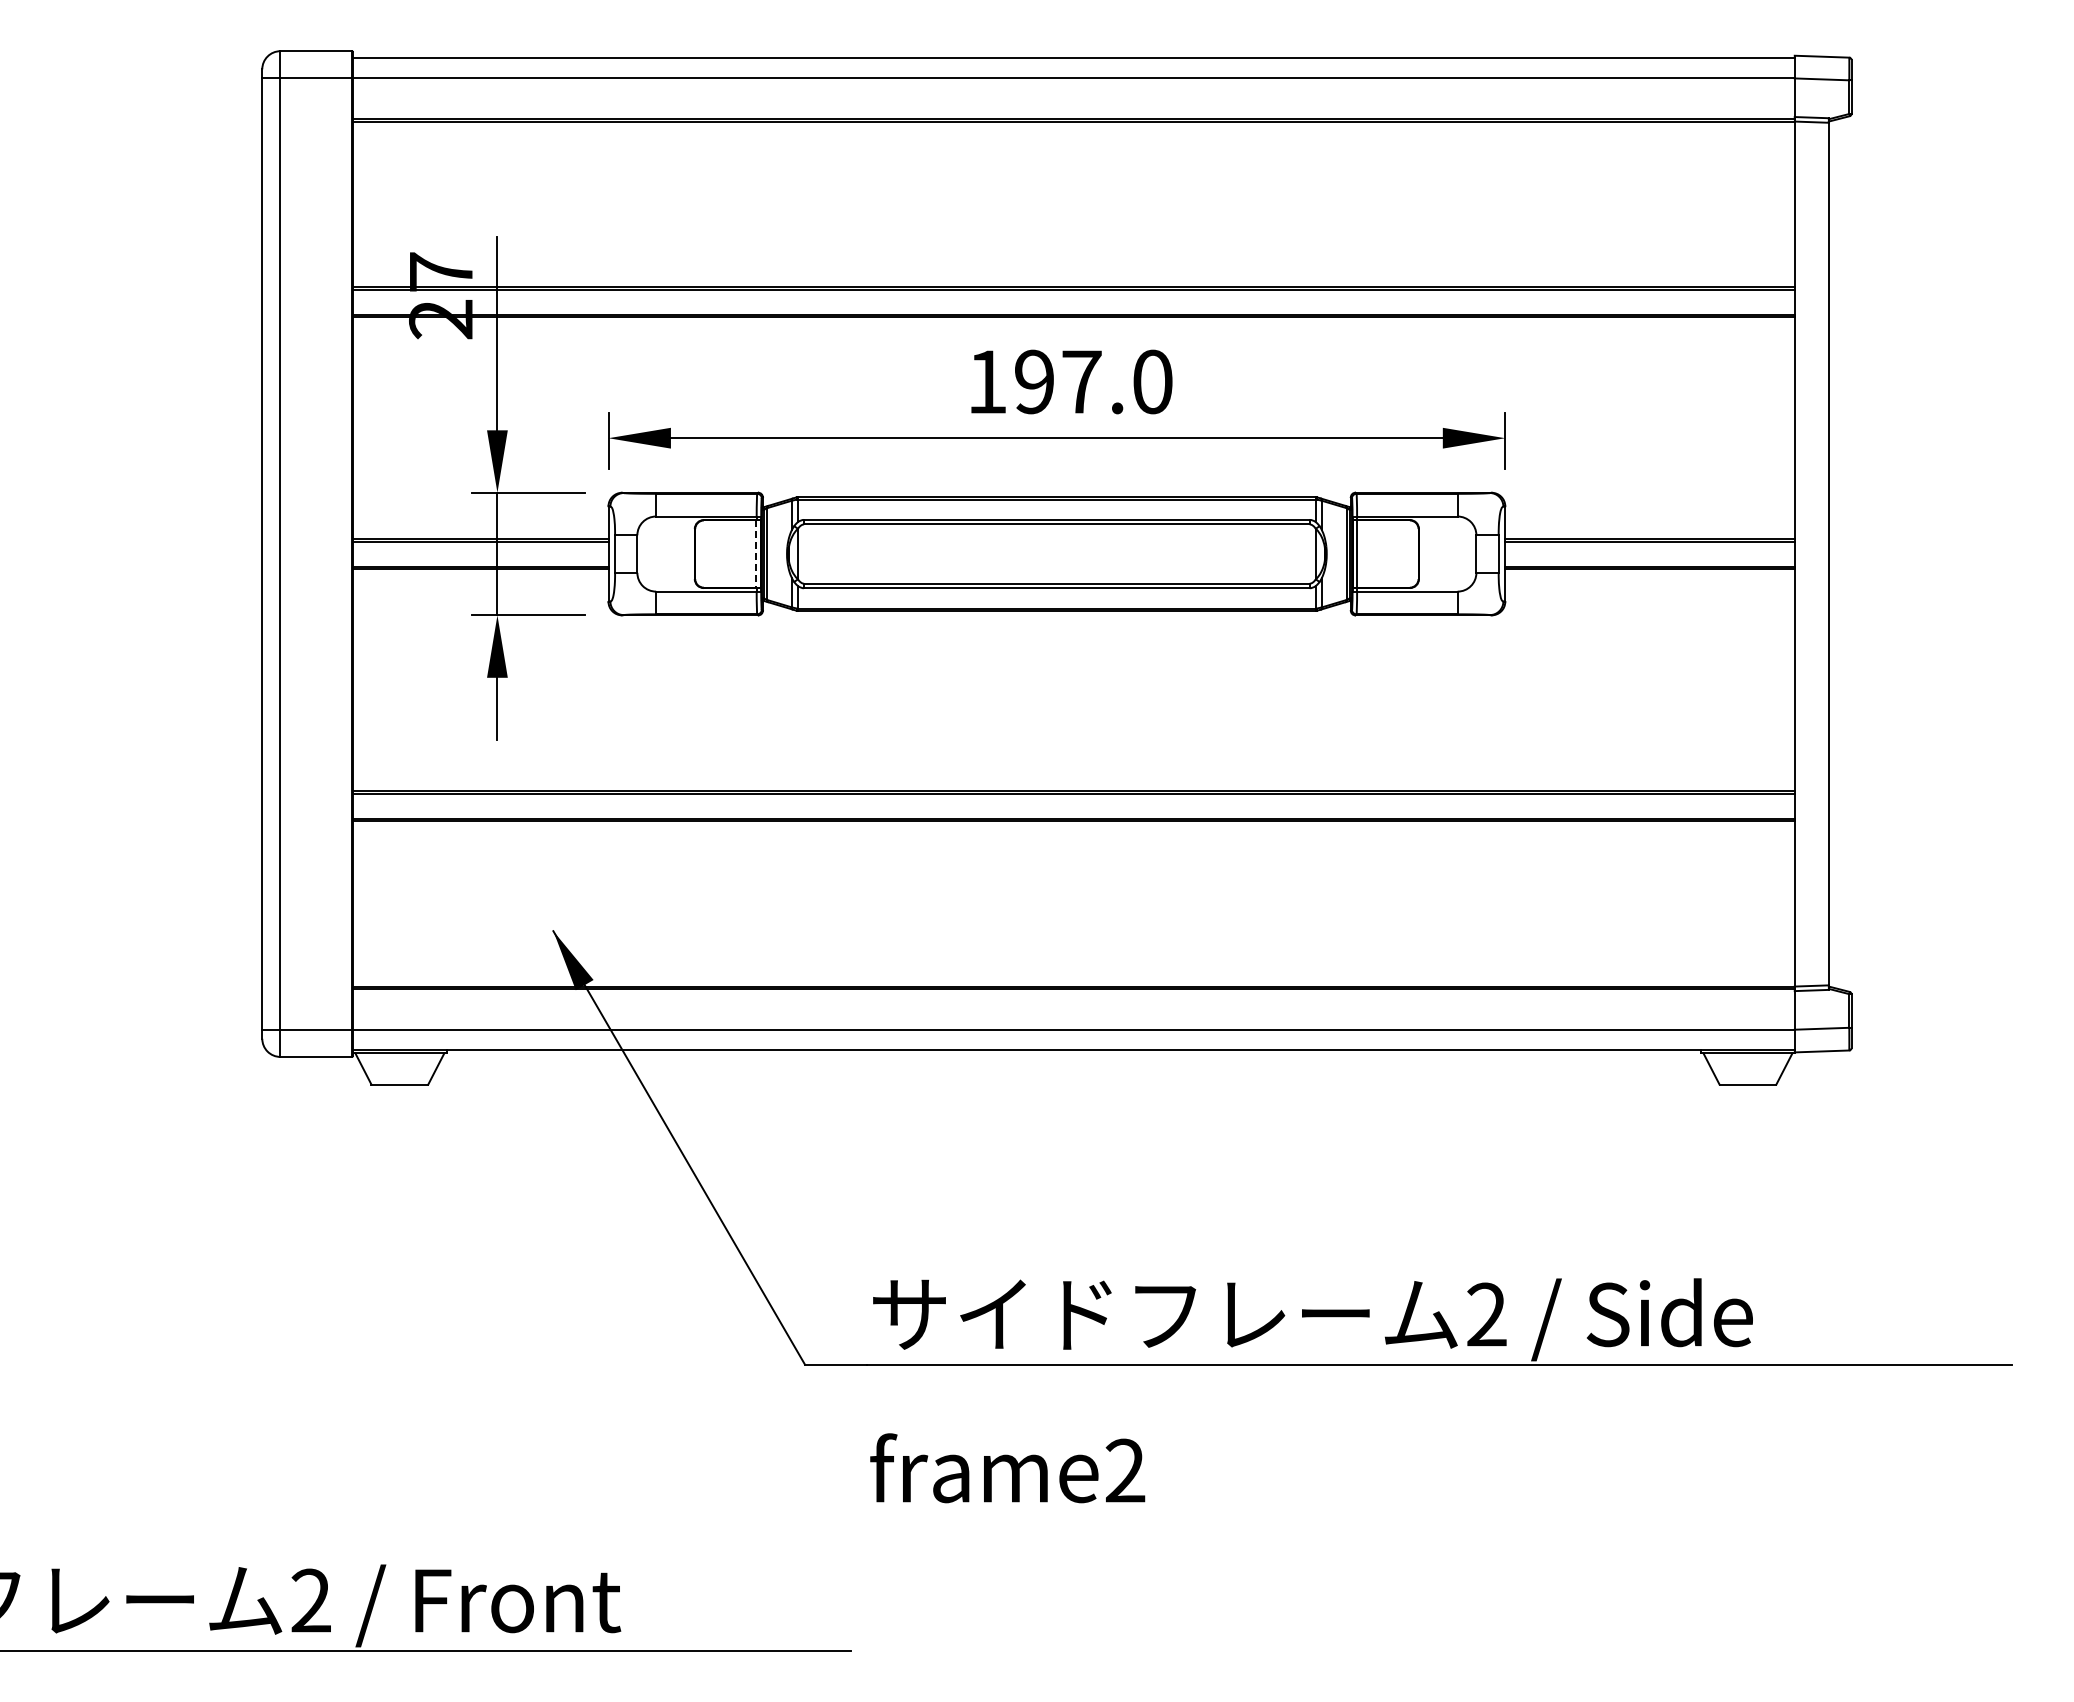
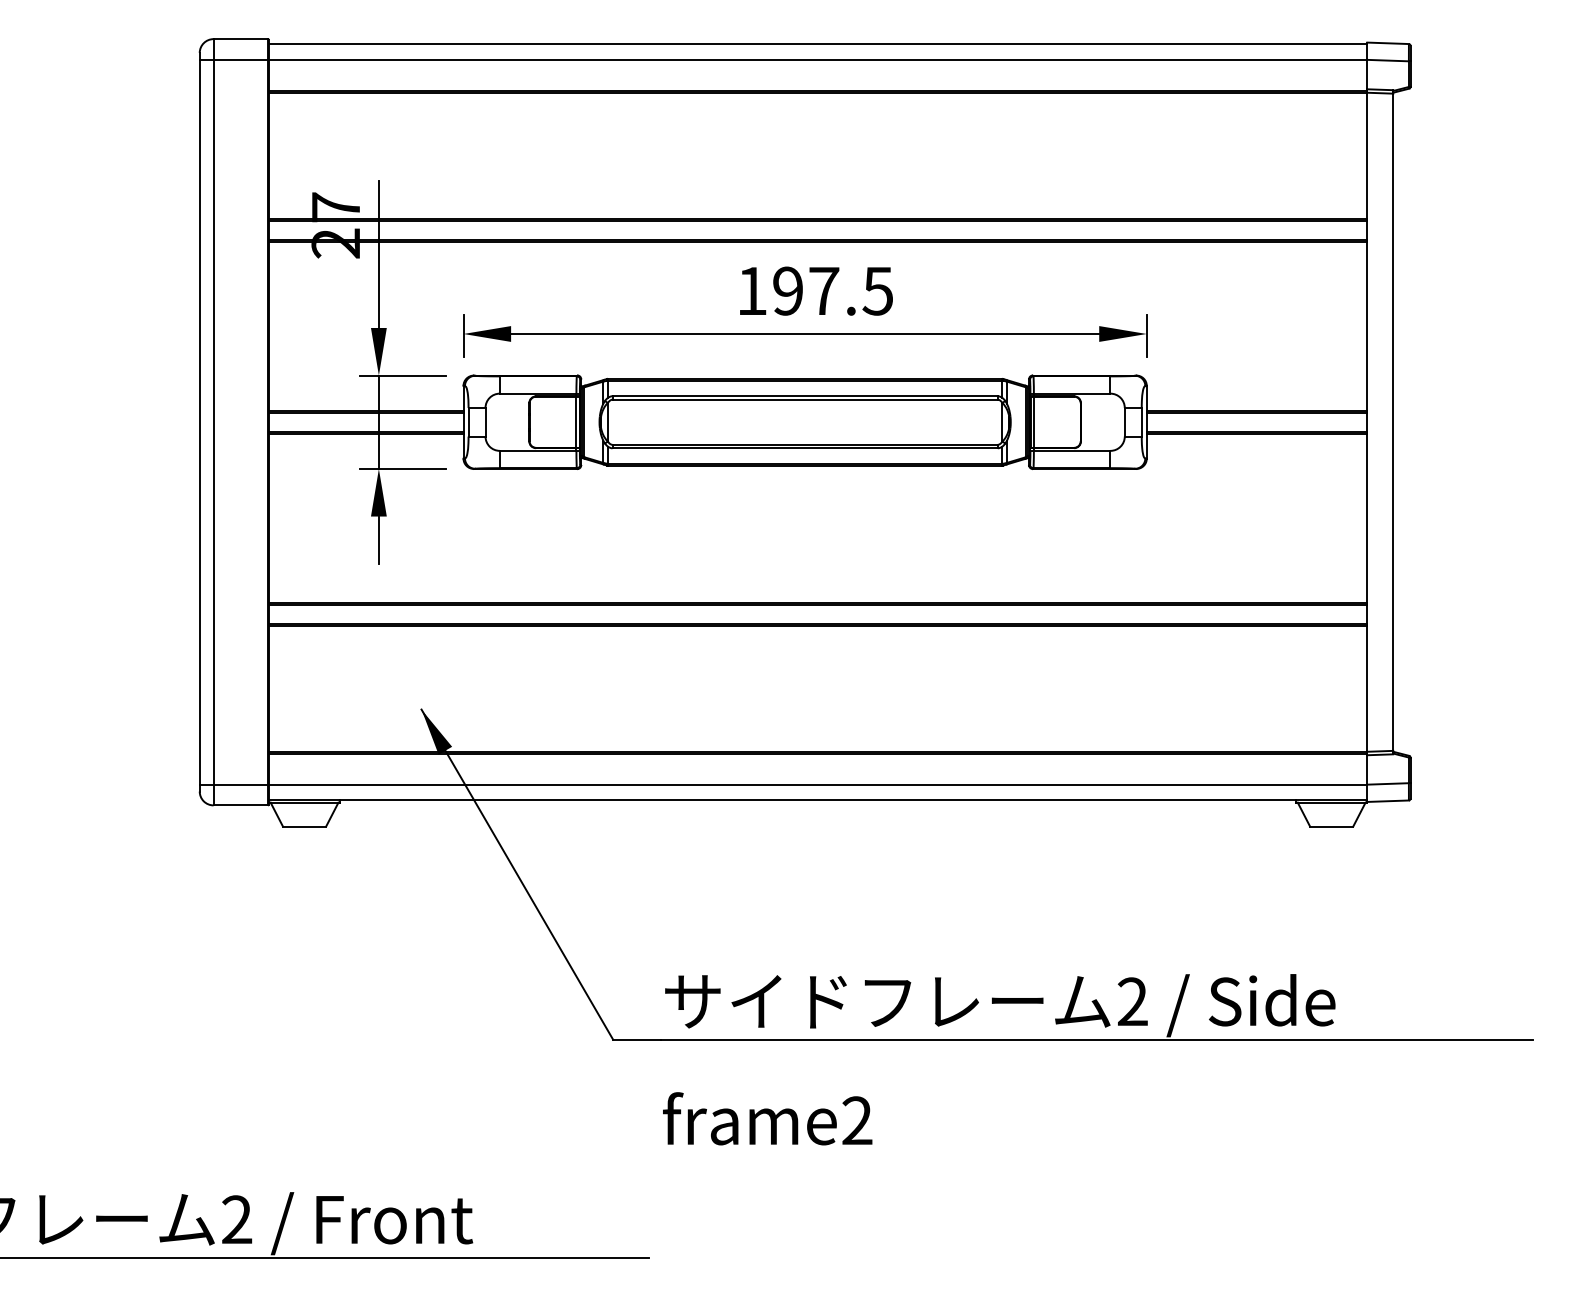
text: (1152, 381) -> (877, 290), 197.0 -> 197.5
line: (756, 554) -> (576, 422), dashed -> solid

